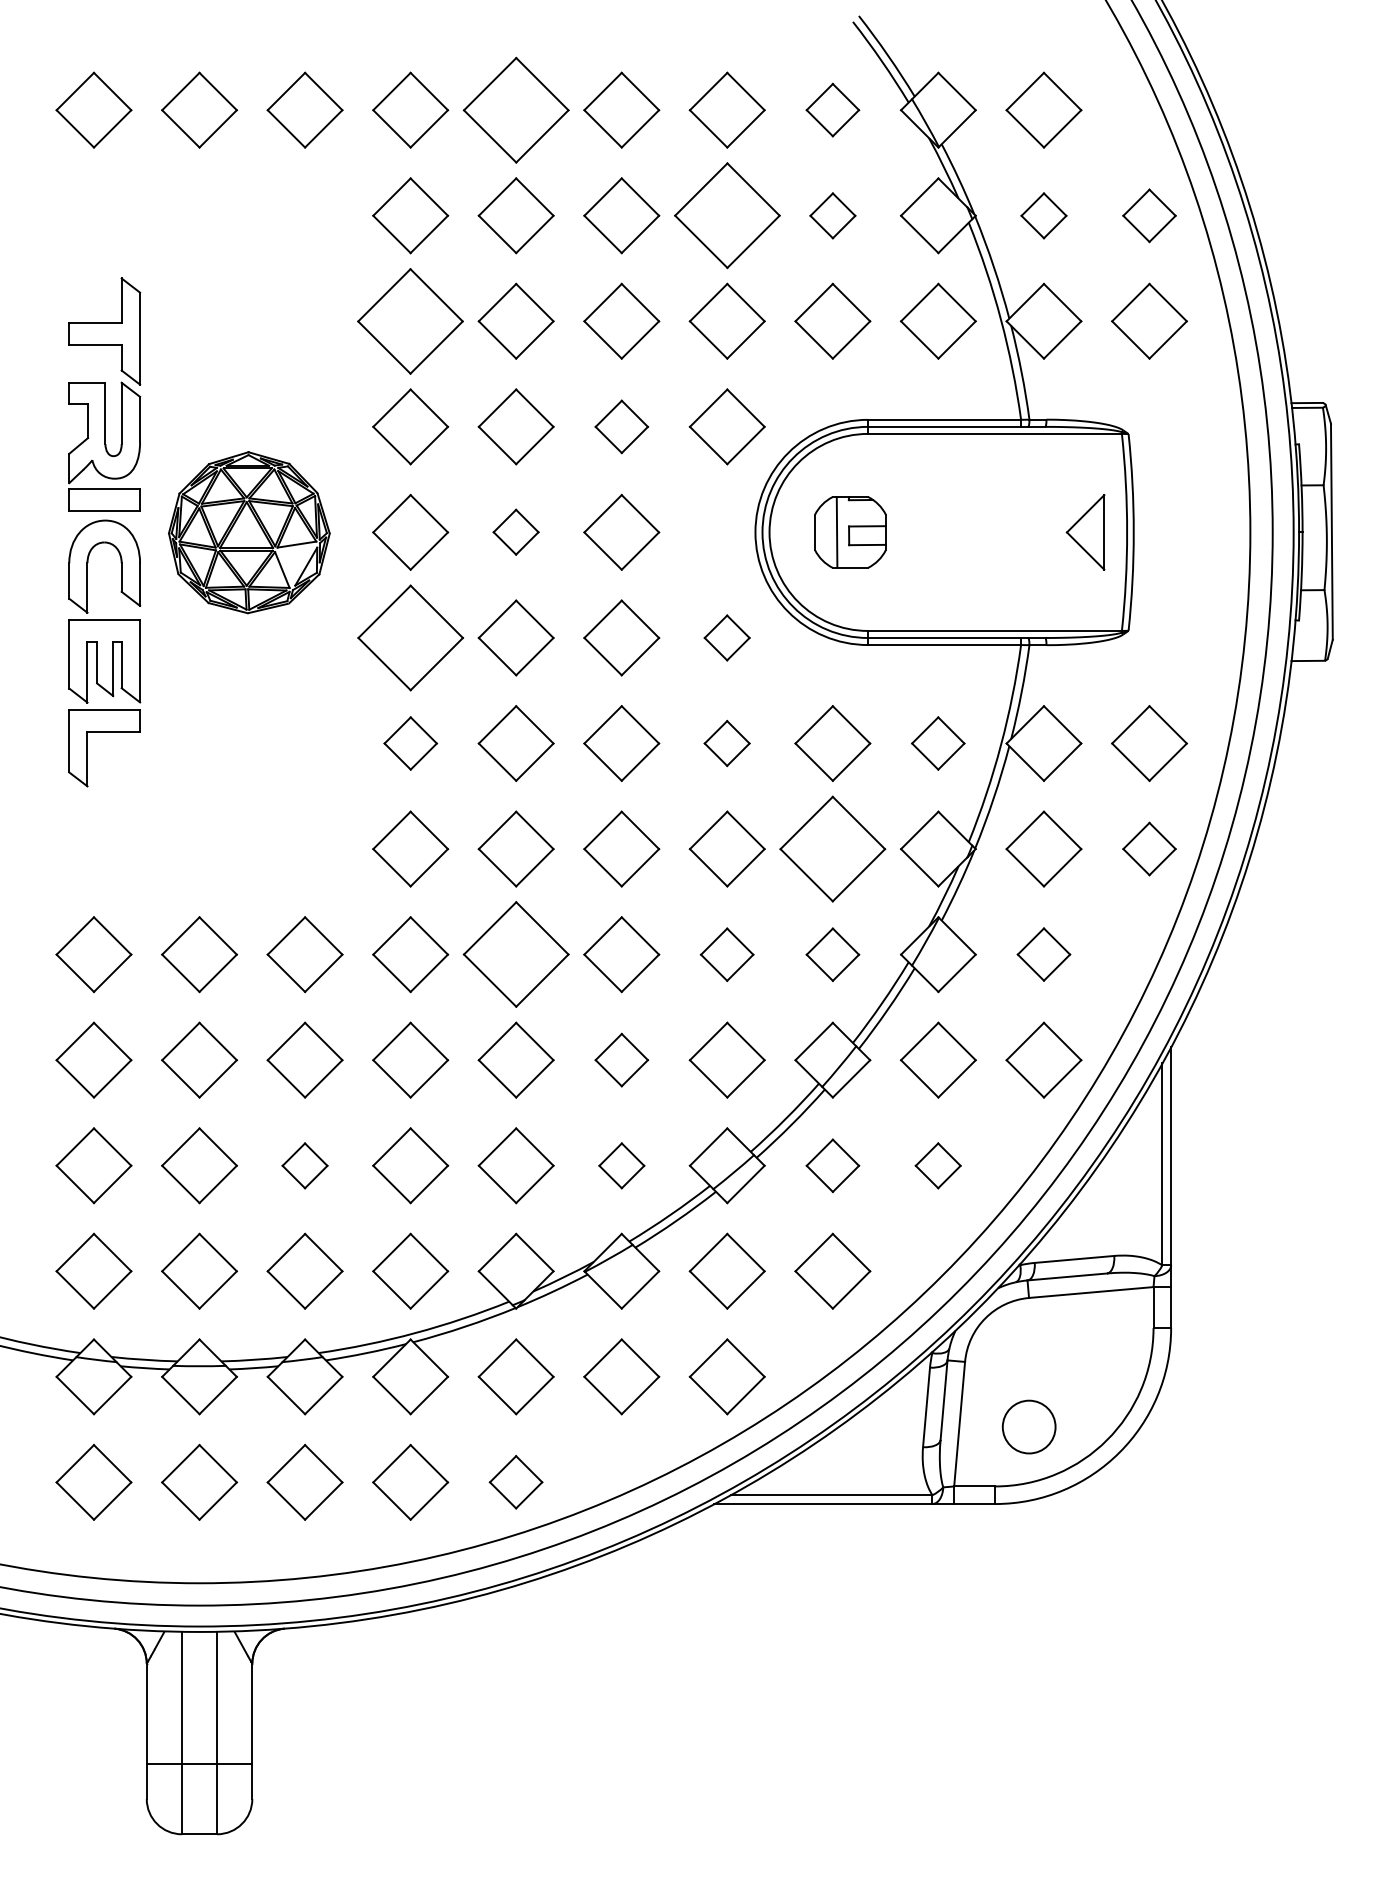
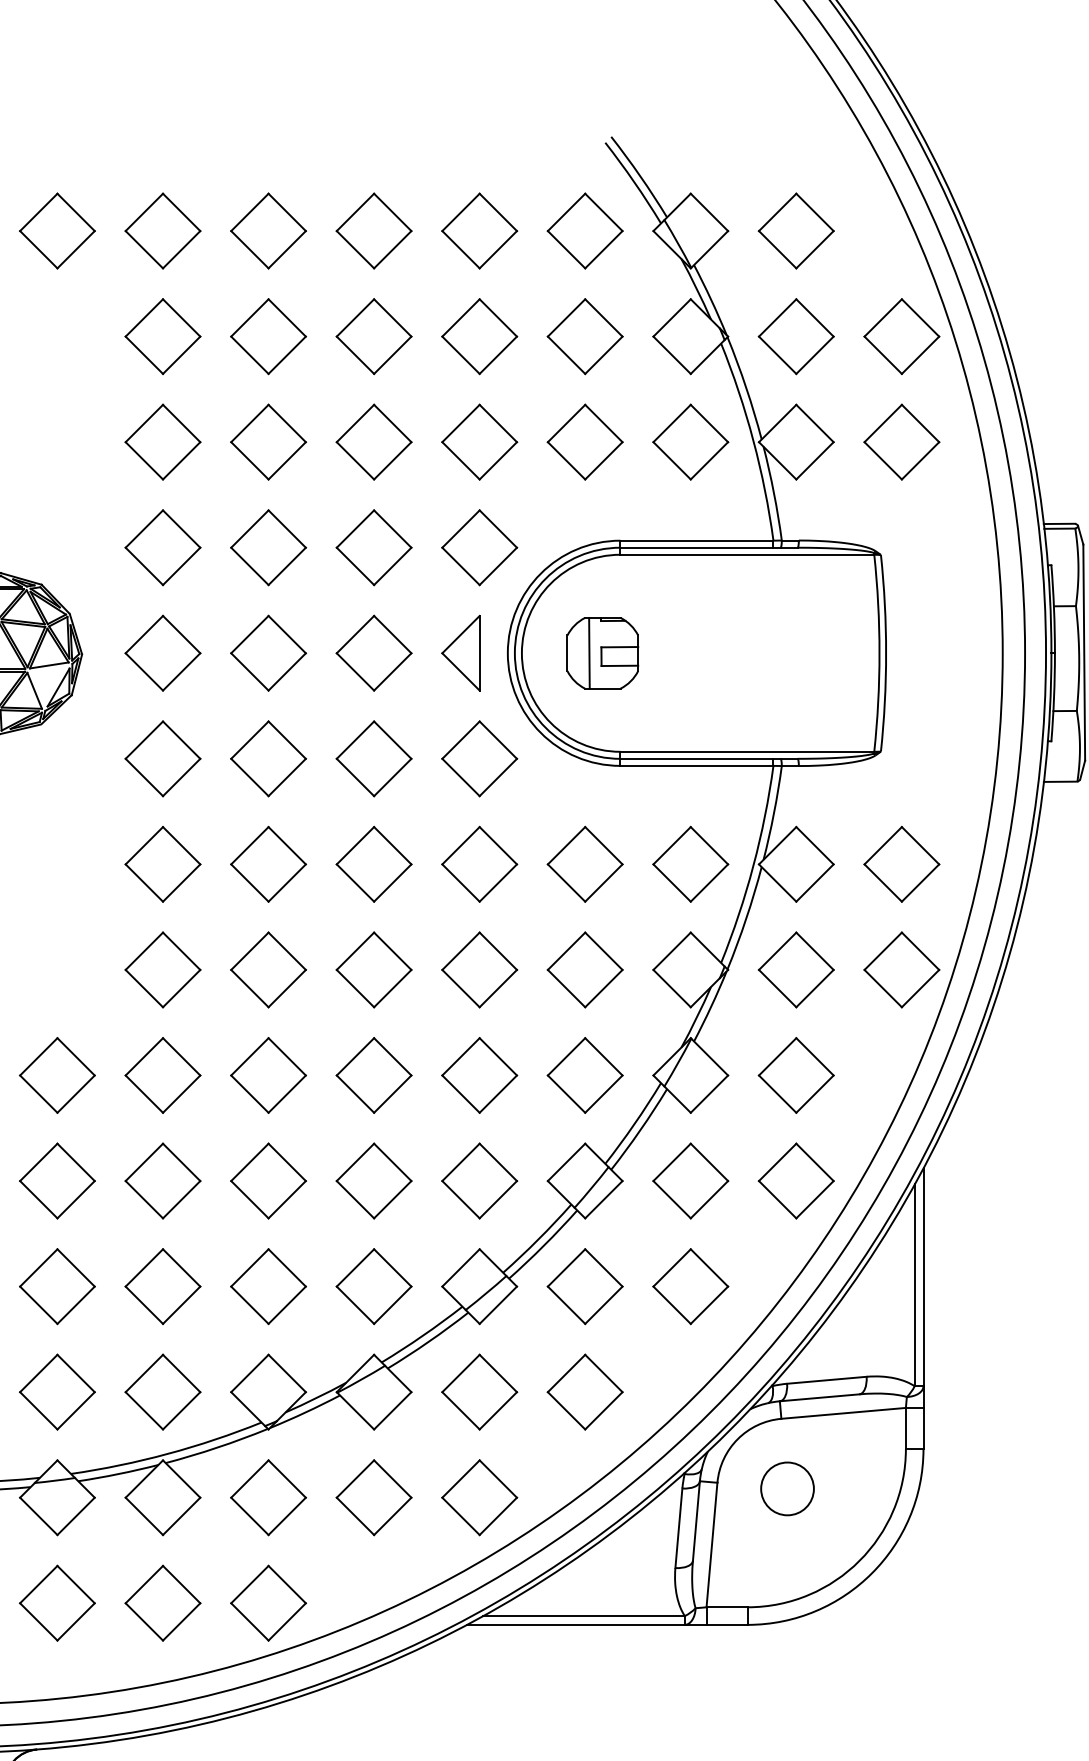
part: (515, 109) -> (267, 230), size x0.71
part: (832, 109) -> (584, 230), size x1.43
part: (726, 215) -> (478, 336), size x0.71
part: (832, 215) -> (584, 336), size x1.67
part: (1043, 215) -> (795, 336), size x1.67
part: (1149, 215) -> (901, 336), size x1.43
part: (410, 320) -> (162, 441), size x0.71
part: (621, 426) -> (373, 547), size x1.43
part: (515, 531) -> (267, 652), size x1.67
part: (1085, 532) -> (460, 653), moved
part: (410, 637) -> (162, 758), size x0.71
part: (726, 637) -> (478, 758), size x1.67
part: (410, 743) -> (162, 864), size x1.43
part: (726, 743) -> (478, 864), size x1.67
part: (937, 743) -> (689, 864), size x1.43
part: (832, 848) -> (584, 969), size x0.71
part: (1149, 848) -> (901, 969), size x1.43
part: (515, 954) -> (267, 1075), size x0.71
part: (726, 954) -> (478, 1075), size x1.43
part: (832, 954) -> (584, 1075), size x1.43
part: (1043, 954) -> (795, 1075), size x1.43
part: (621, 1059) -> (373, 1180), size x1.43
part: (304, 1165) -> (56, 1286), size x1.67
part: (621, 1165) -> (373, 1286), size x1.67
part: (832, 1165) -> (584, 1286), size x1.43
part: (937, 1165) -> (689, 1286), size x1.67
circle: (1028, 1426) -> (786, 1488), moved
part: (515, 1481) -> (267, 1602), size x1.43

